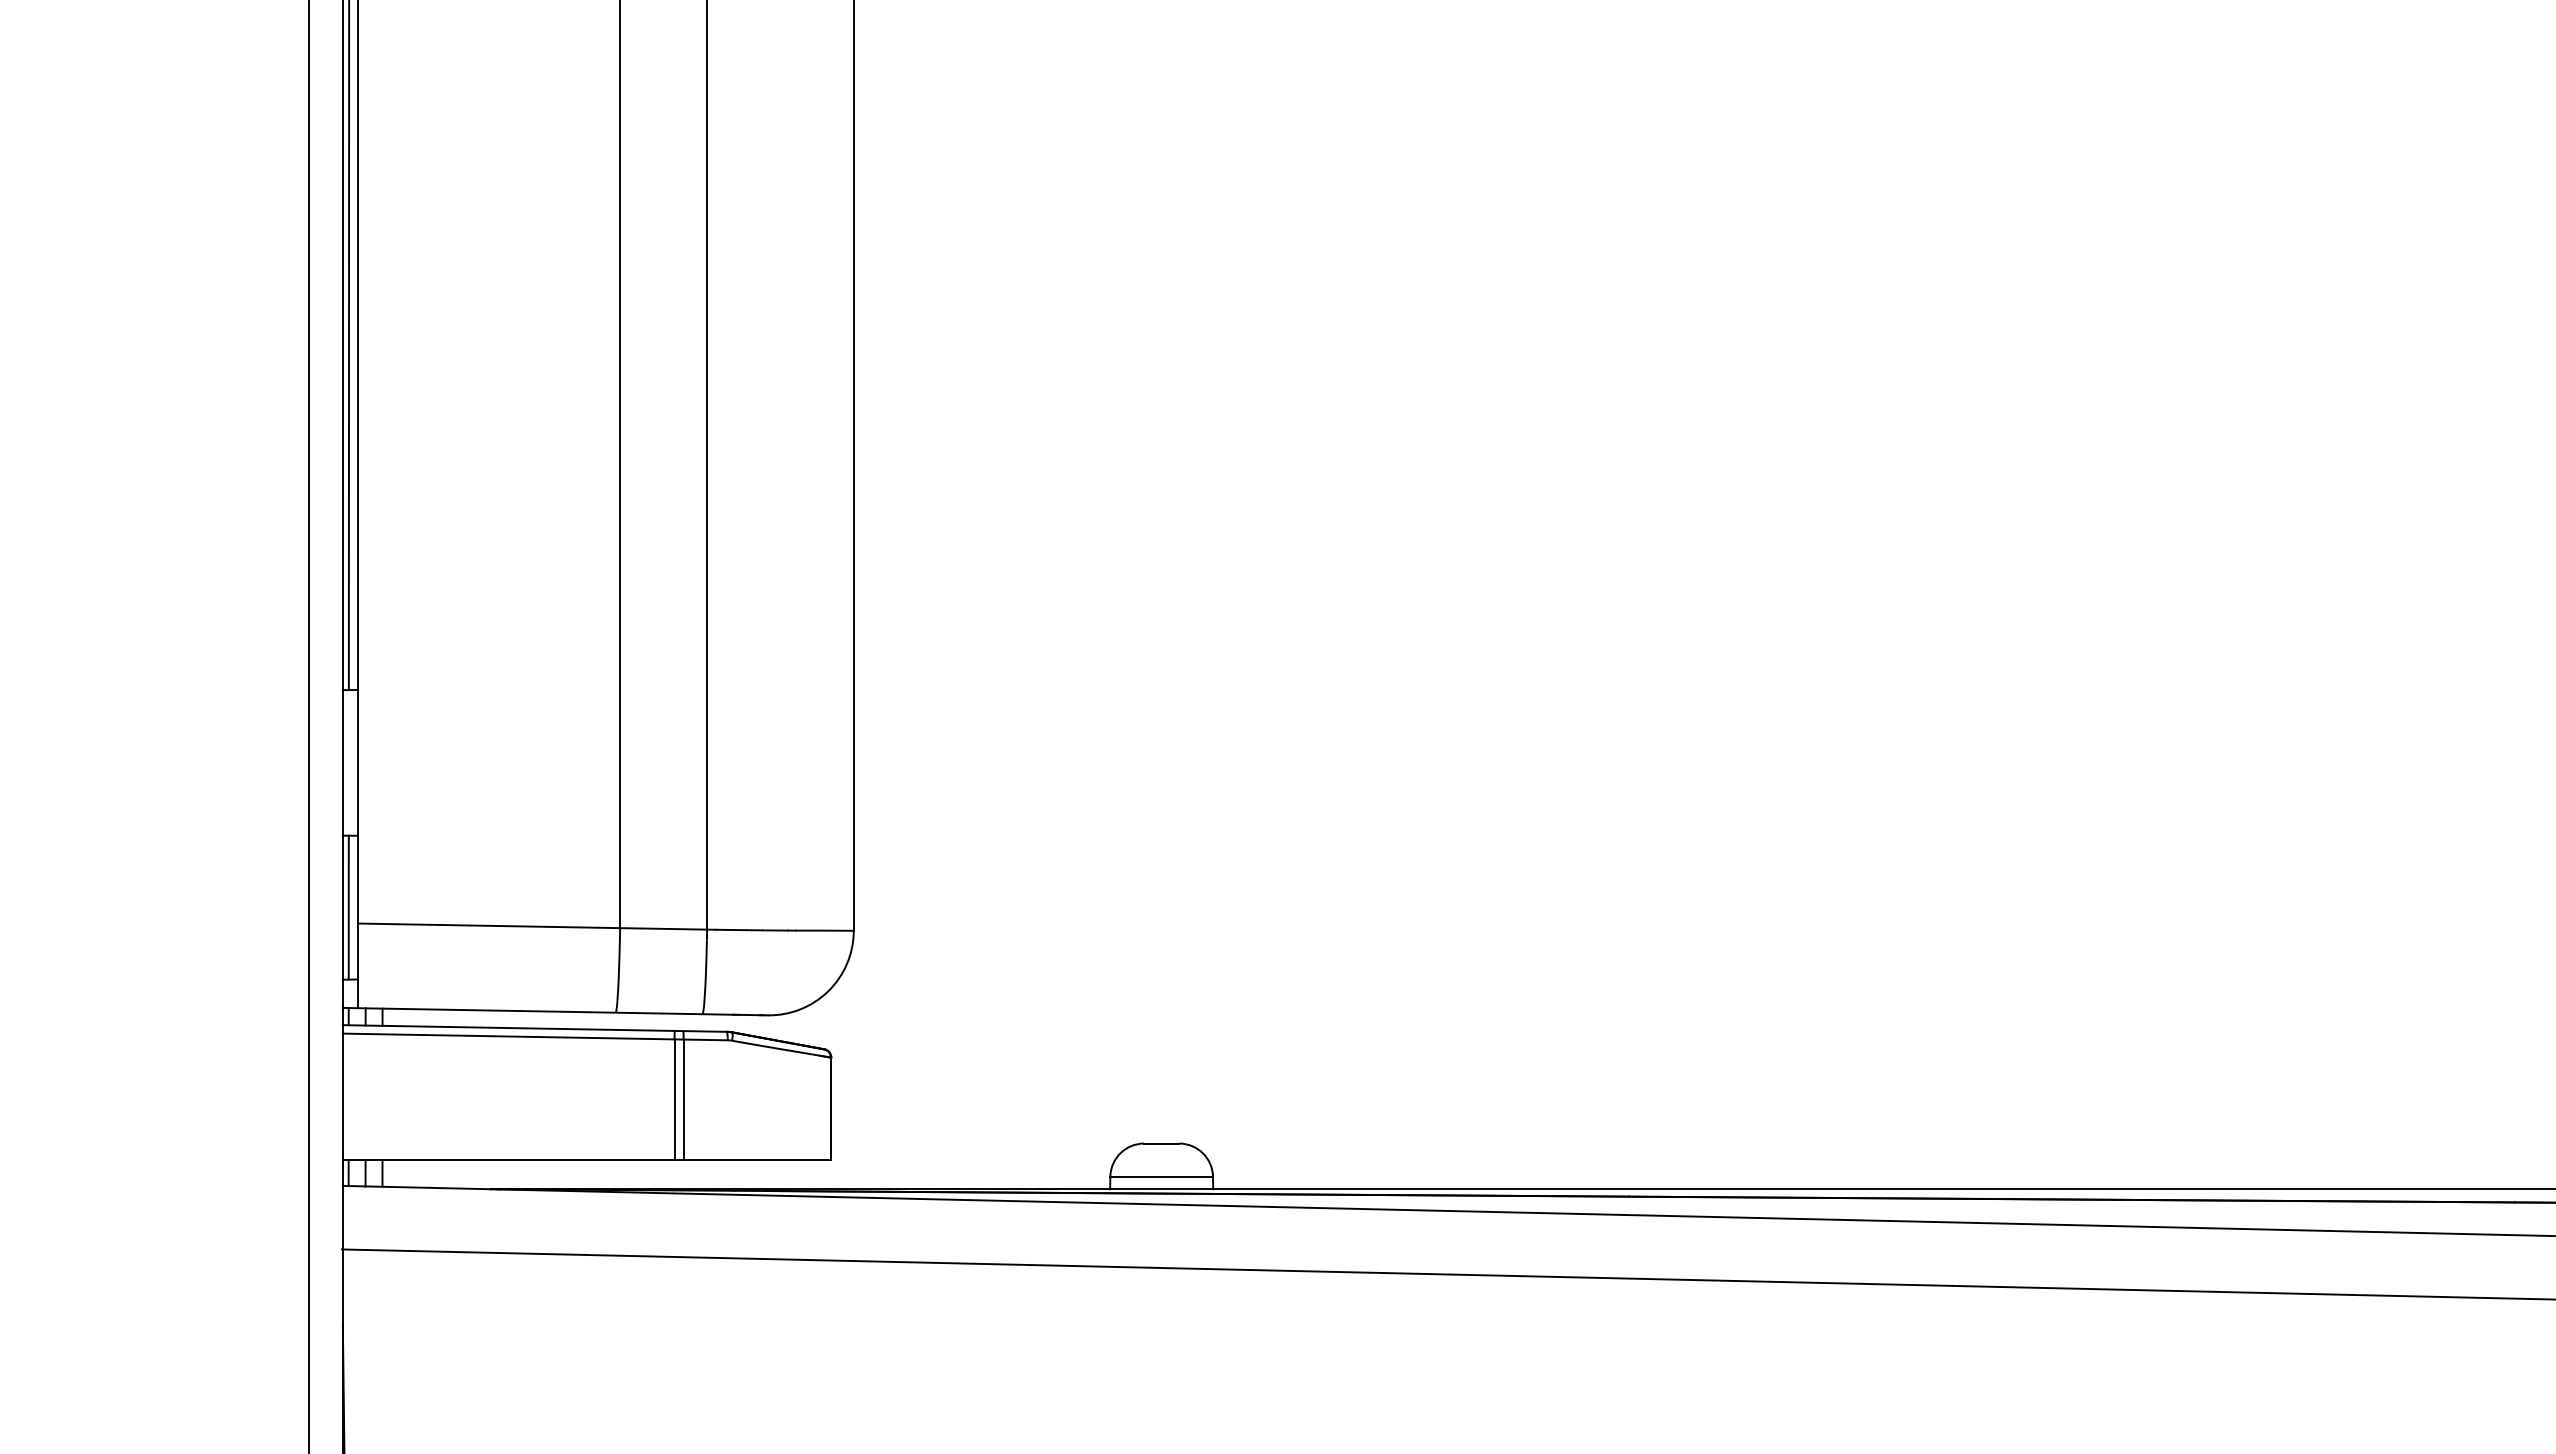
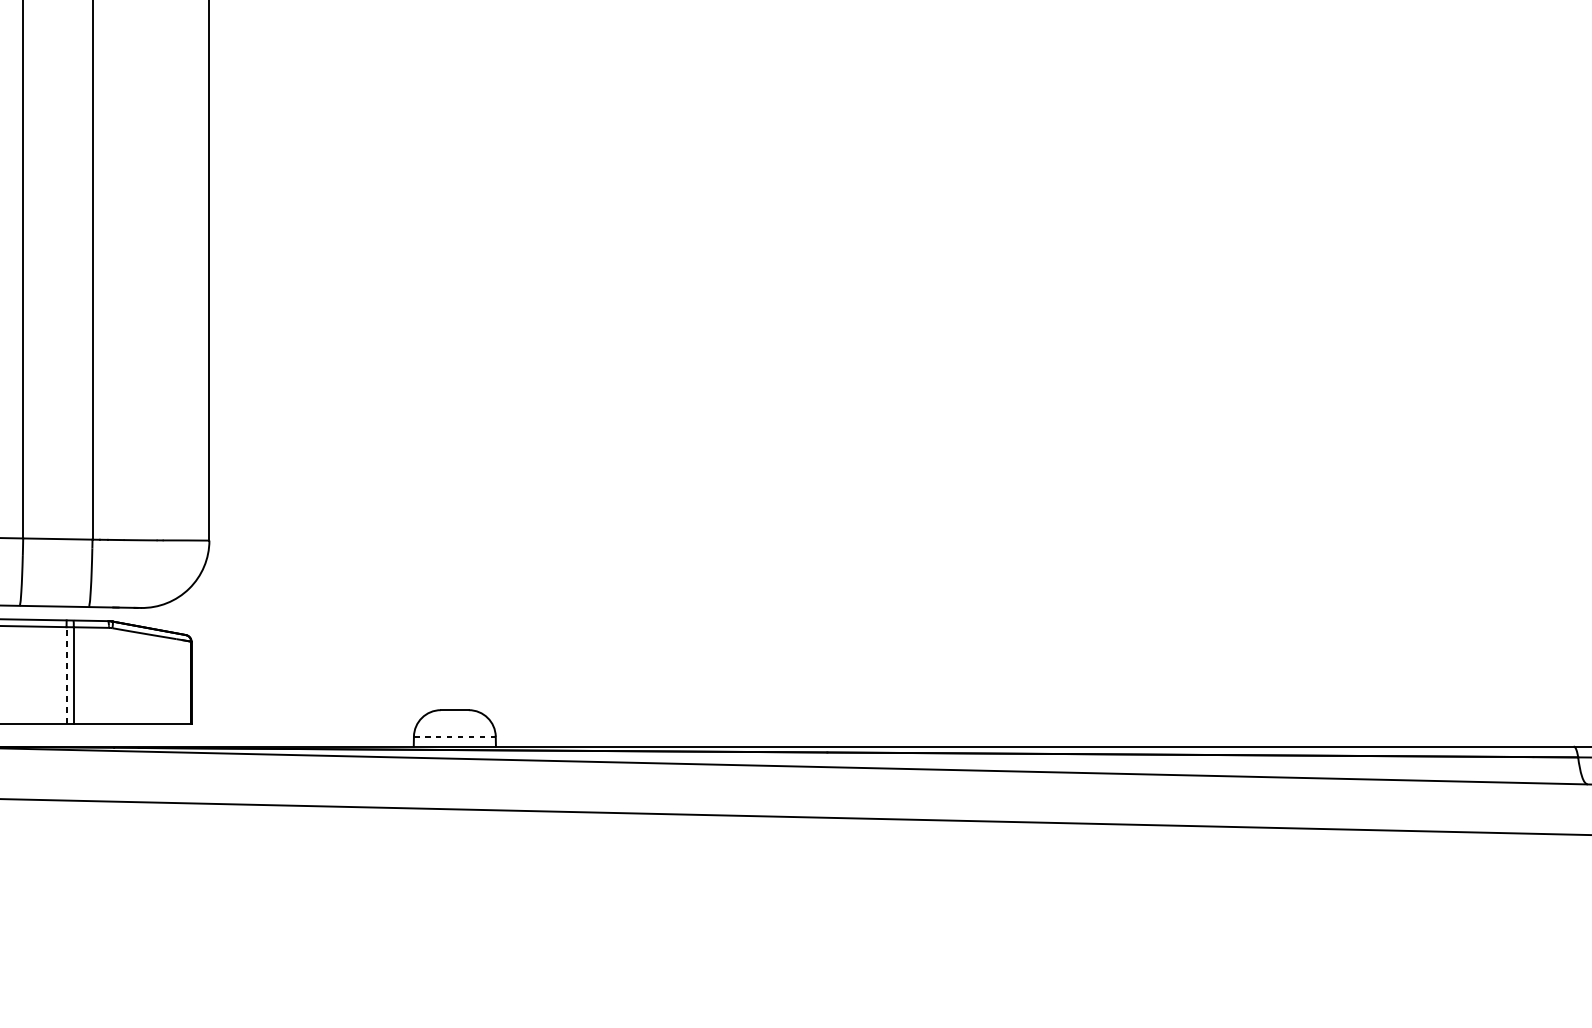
line: (674, 1099) -> (66, 675), solid -> dashed
line: (1162, 1176) -> (455, 736), solid -> dashed

